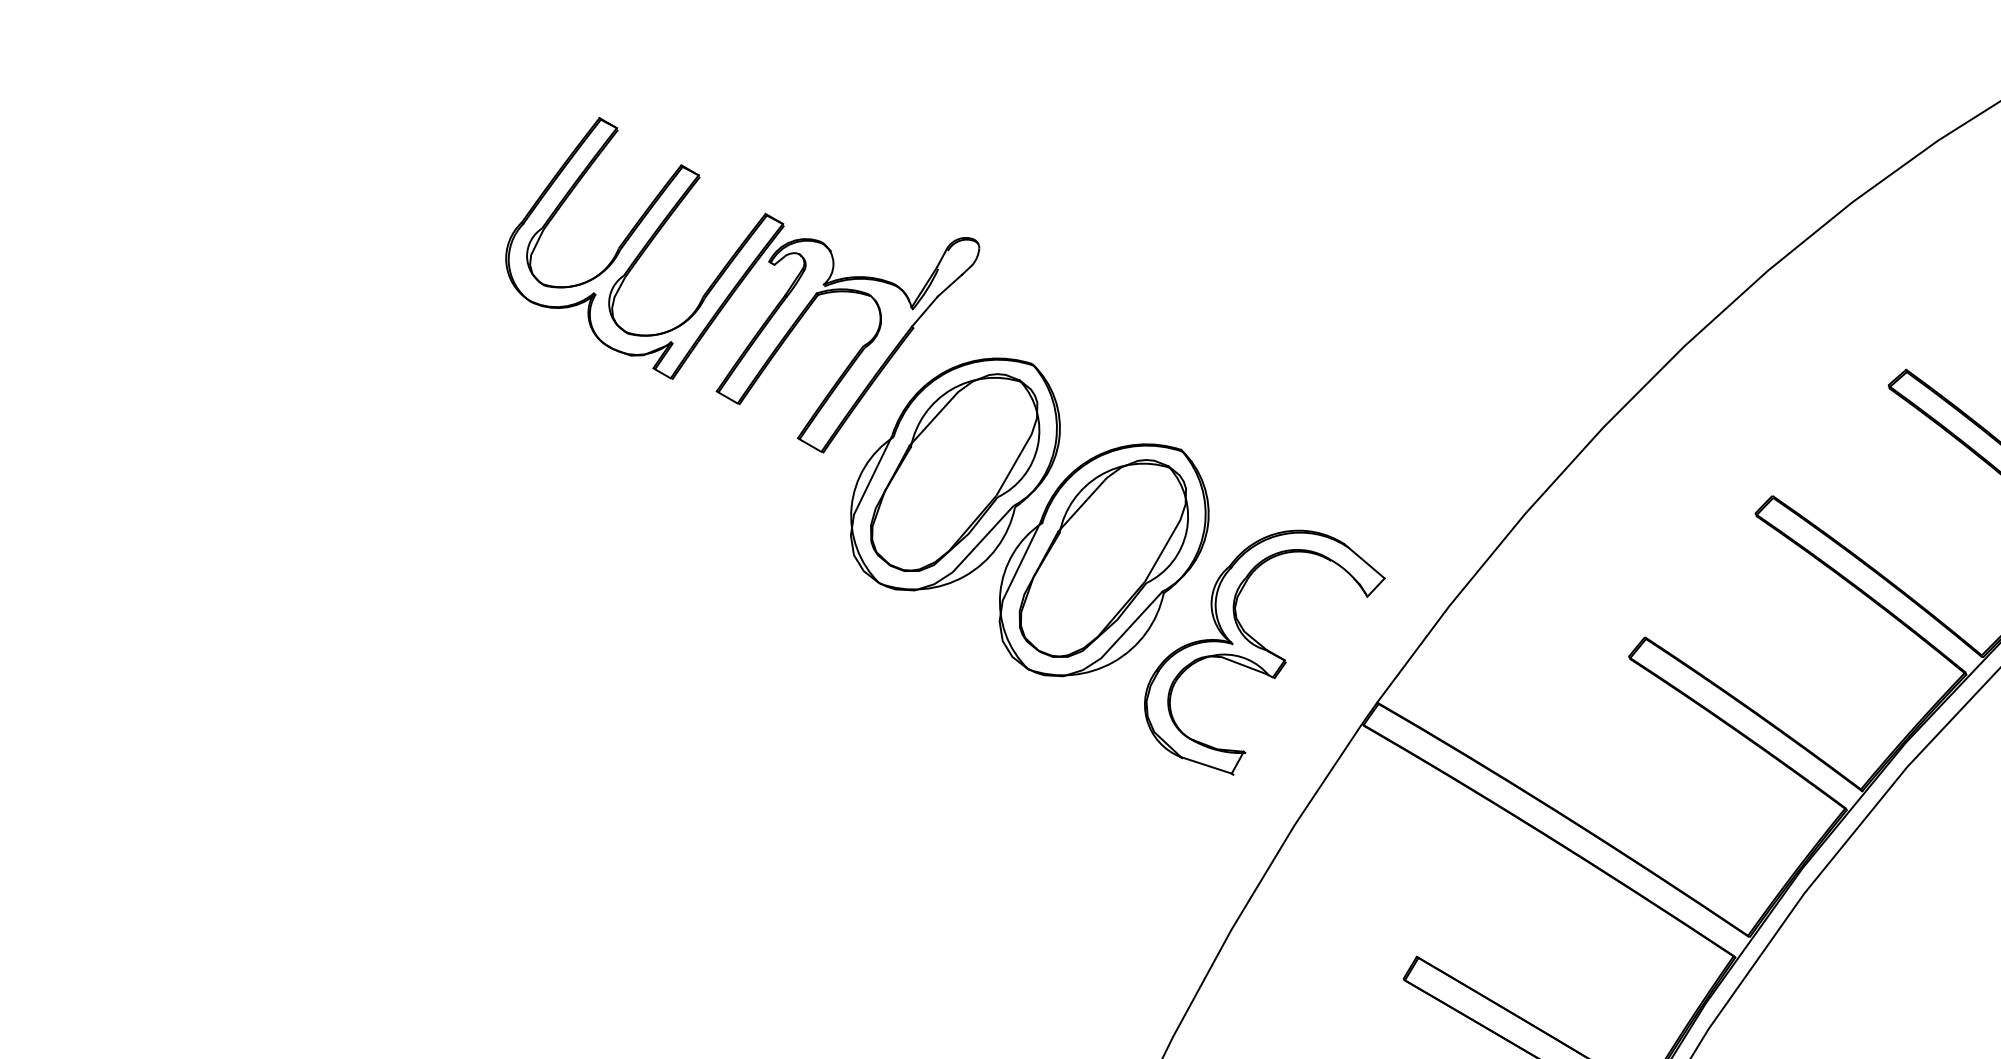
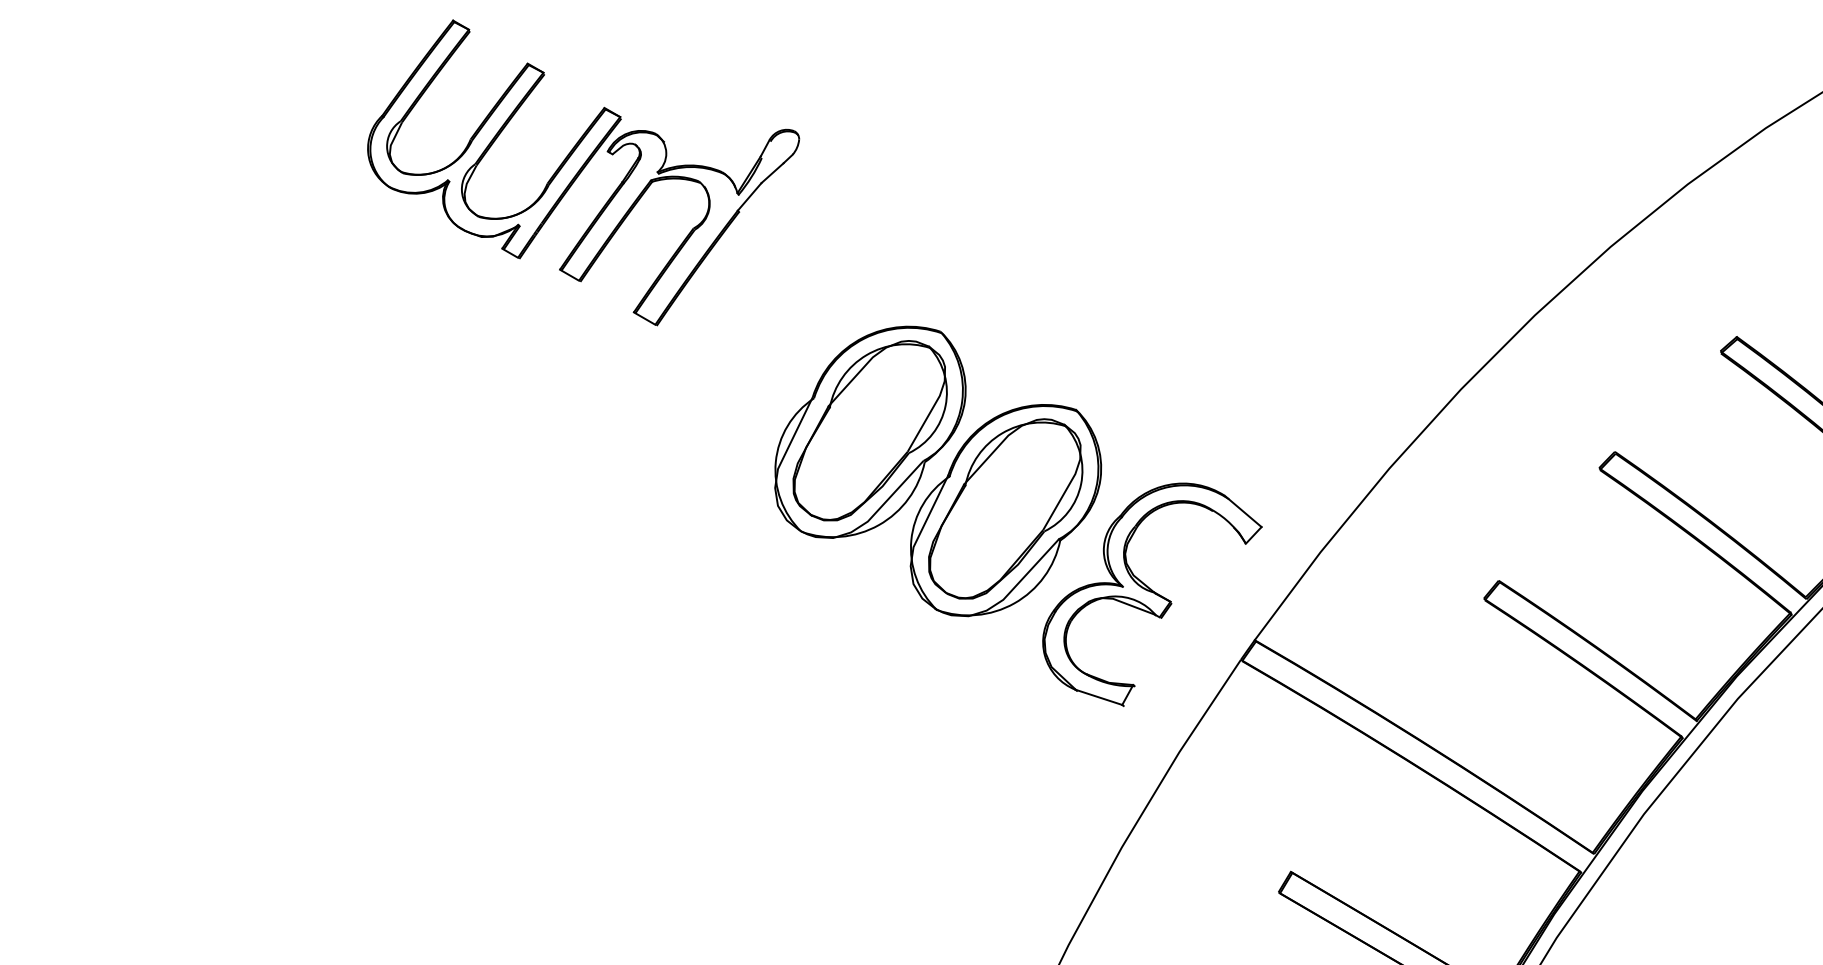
part: (742, 284) -> (583, 172), moved

